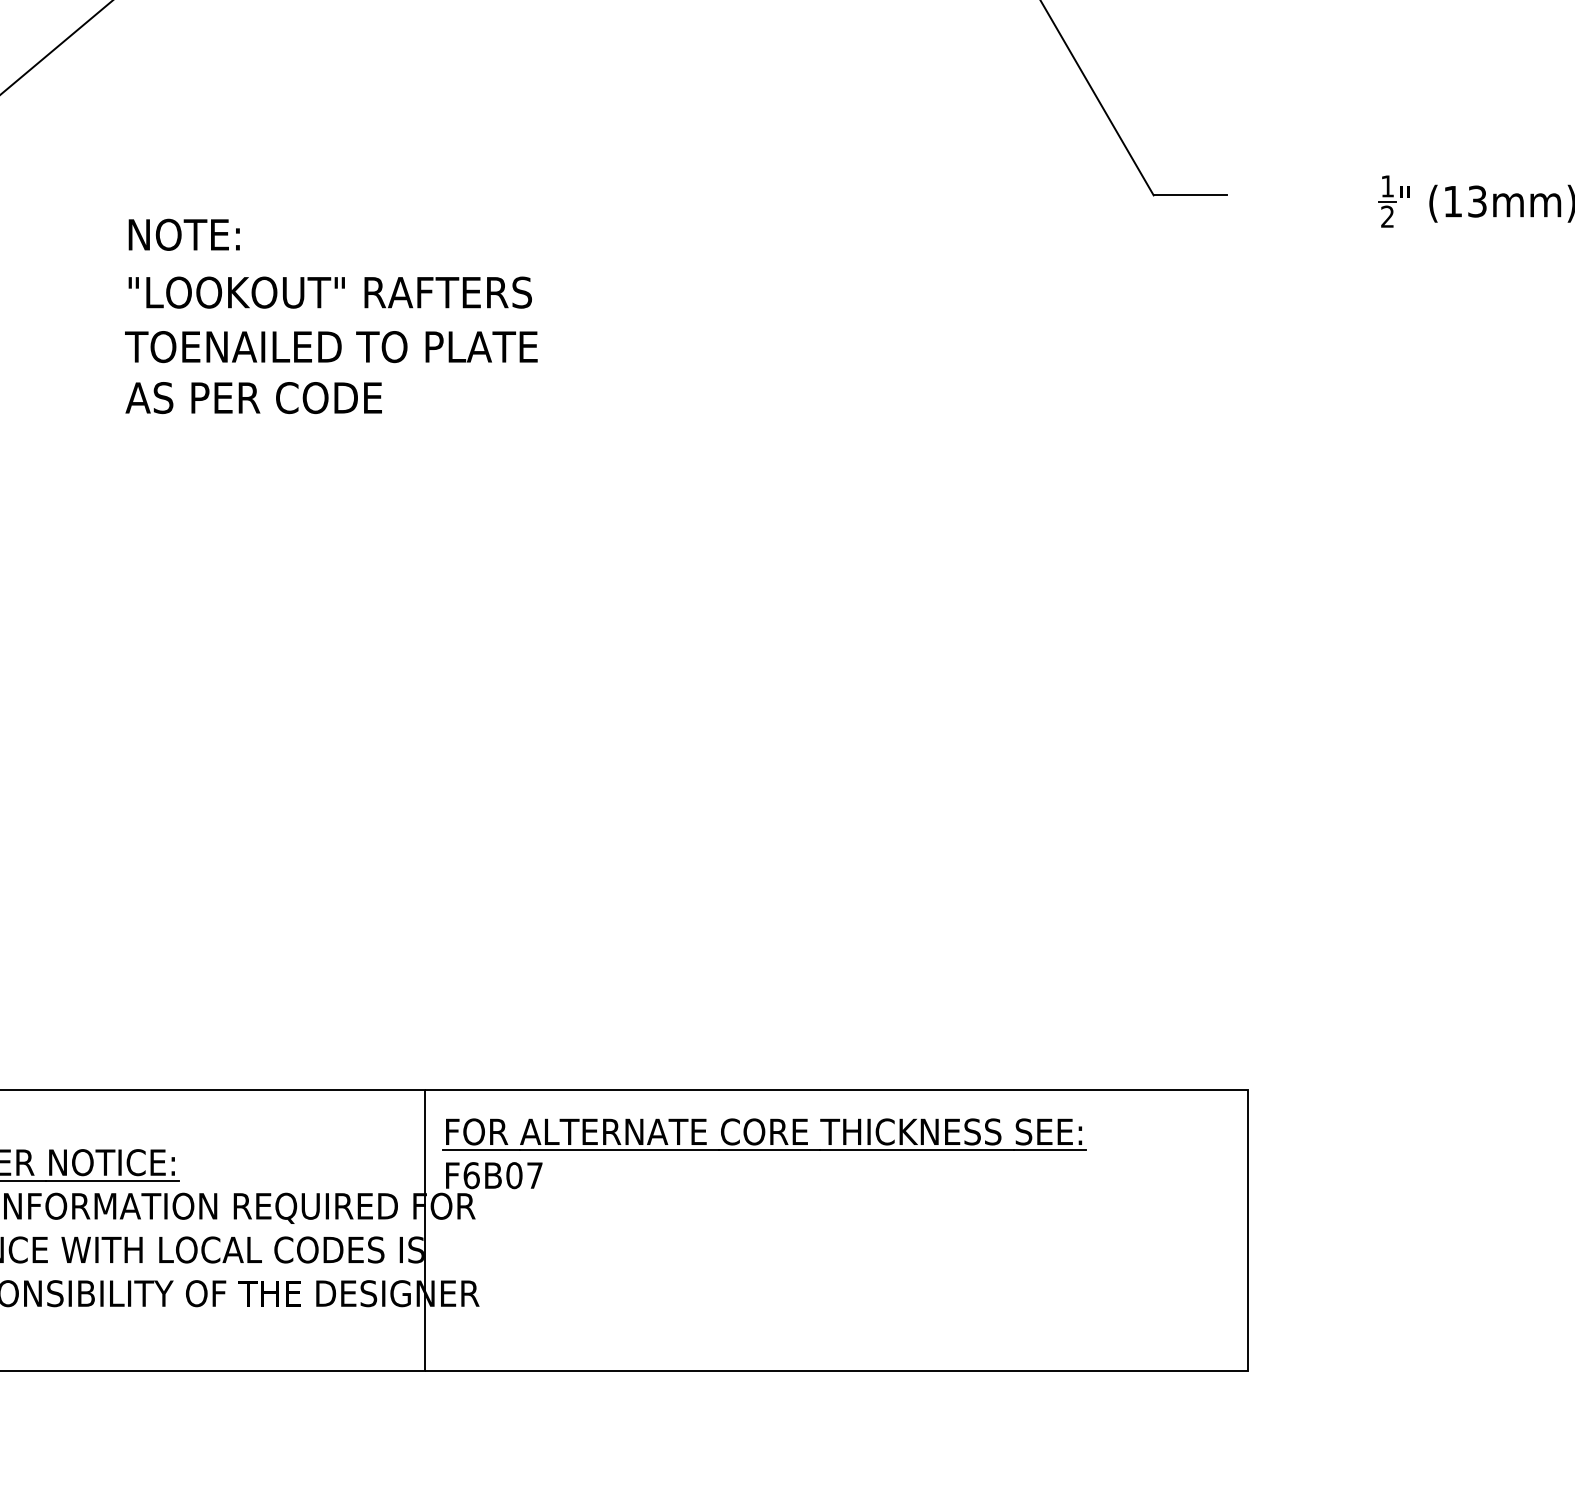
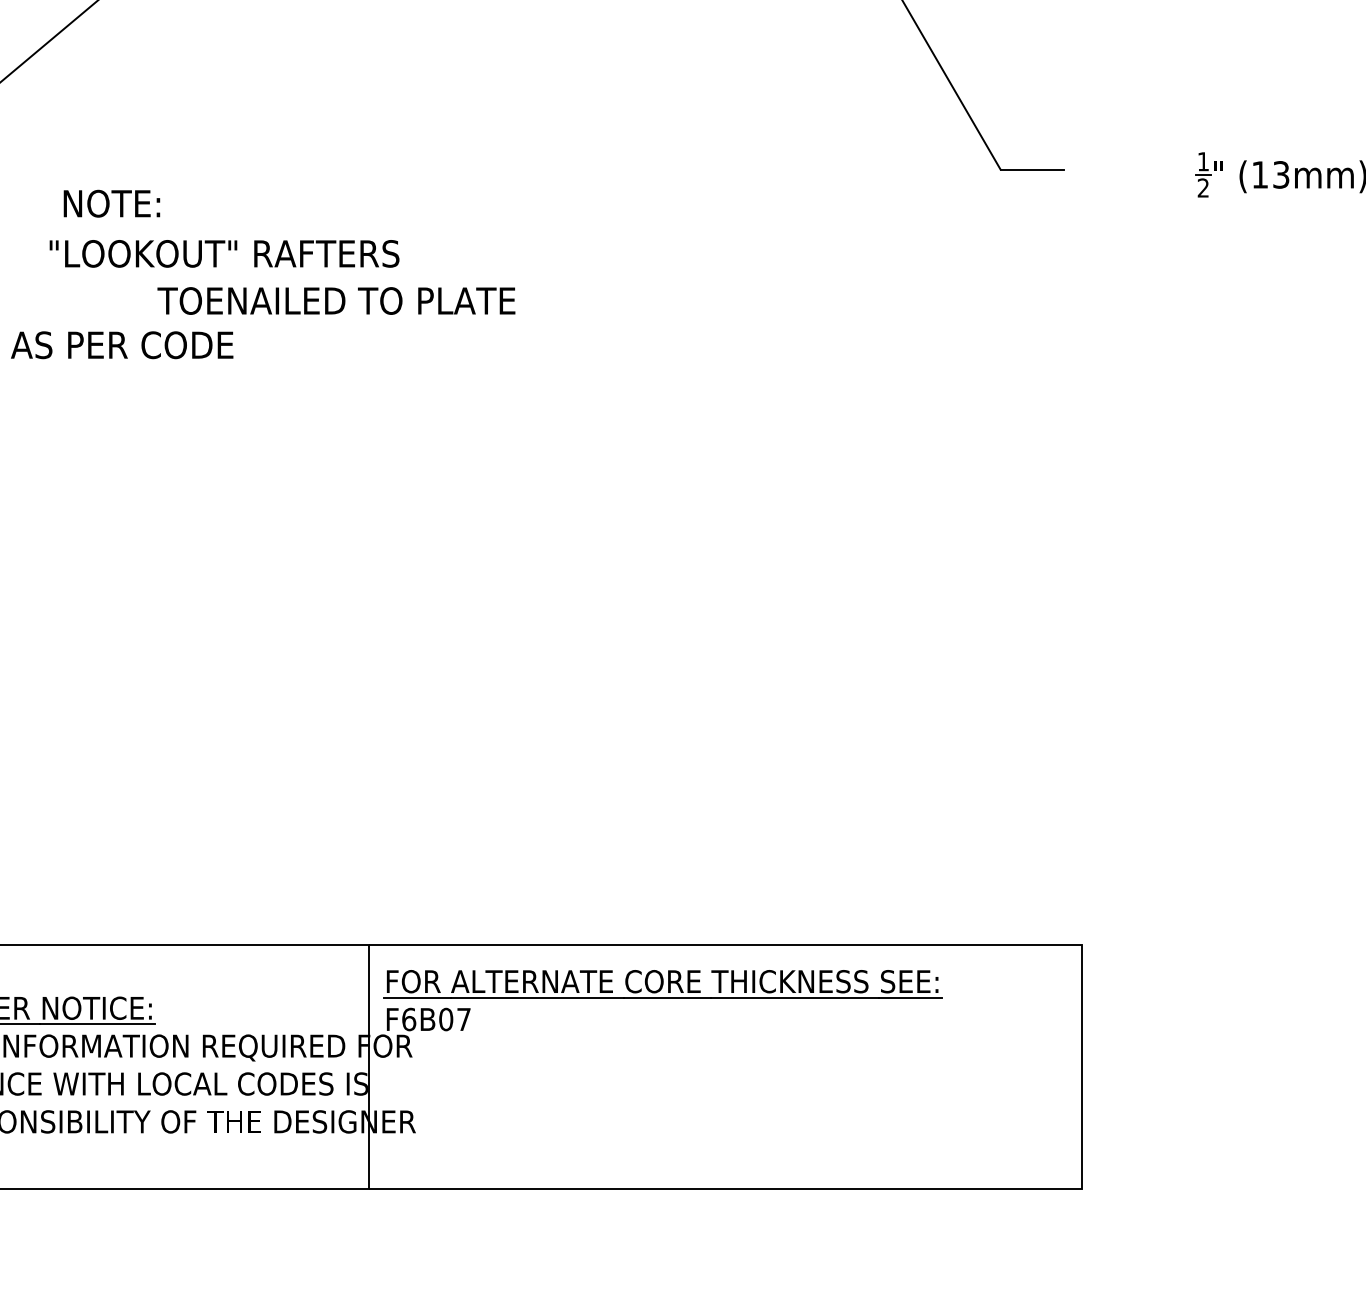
text: (183, 234) -> (111, 203), moved
text: (330, 292) -> (224, 253), moved
text: (331, 346) -> (336, 300), moved
text: (254, 398) -> (122, 345), moved

